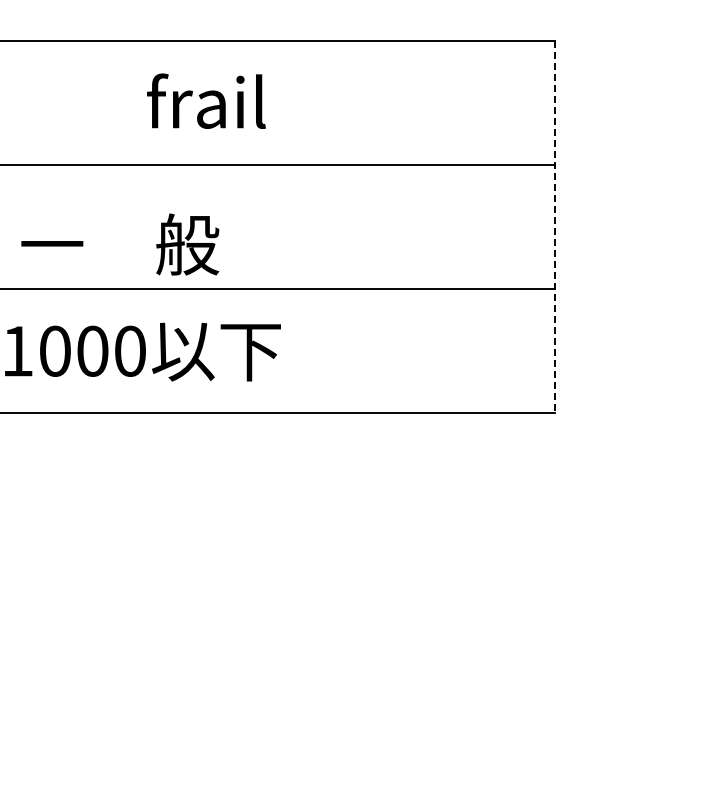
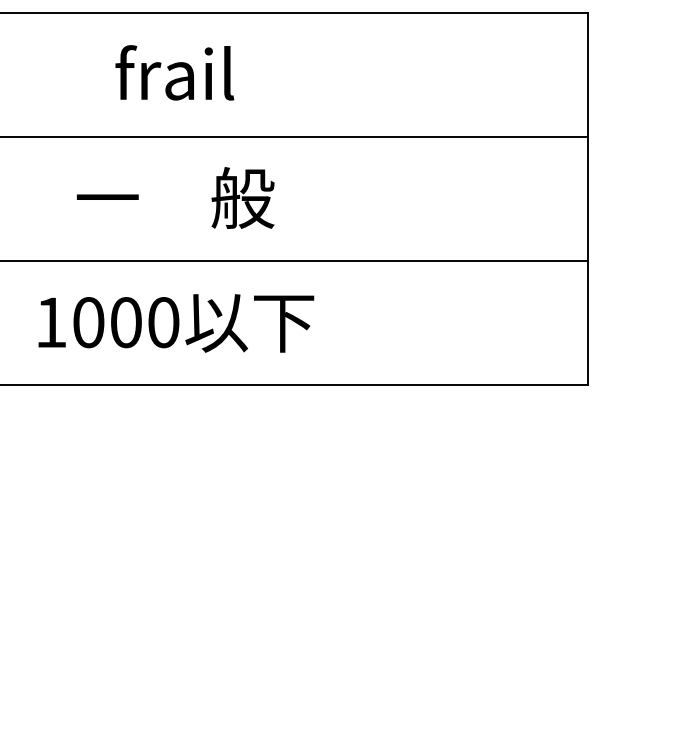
text: (206, 100) -> (174, 72), moved
line: (555, 227) -> (588, 198), dashed -> solid
text: (120, 244) -> (175, 197), moved

